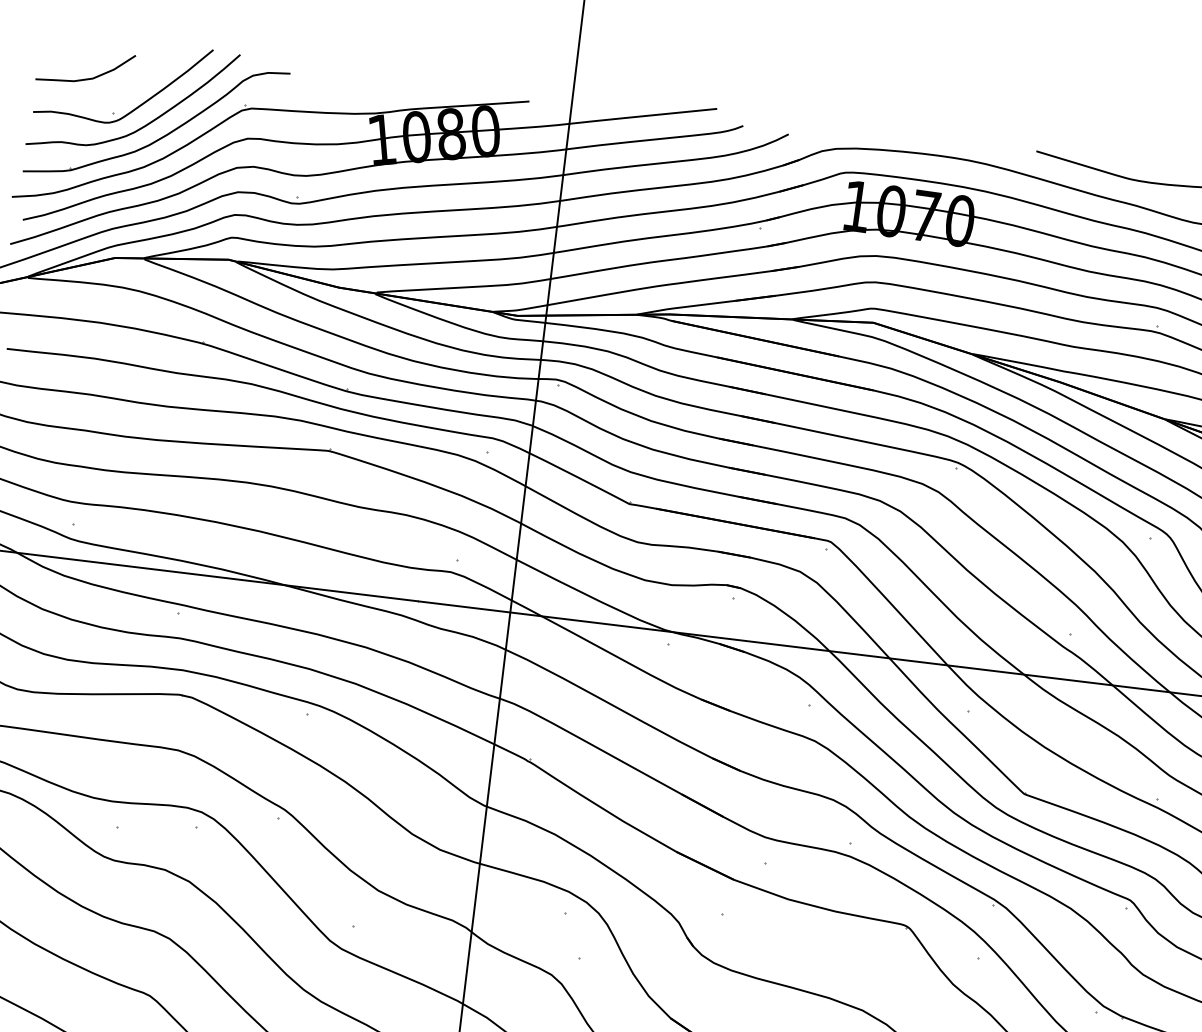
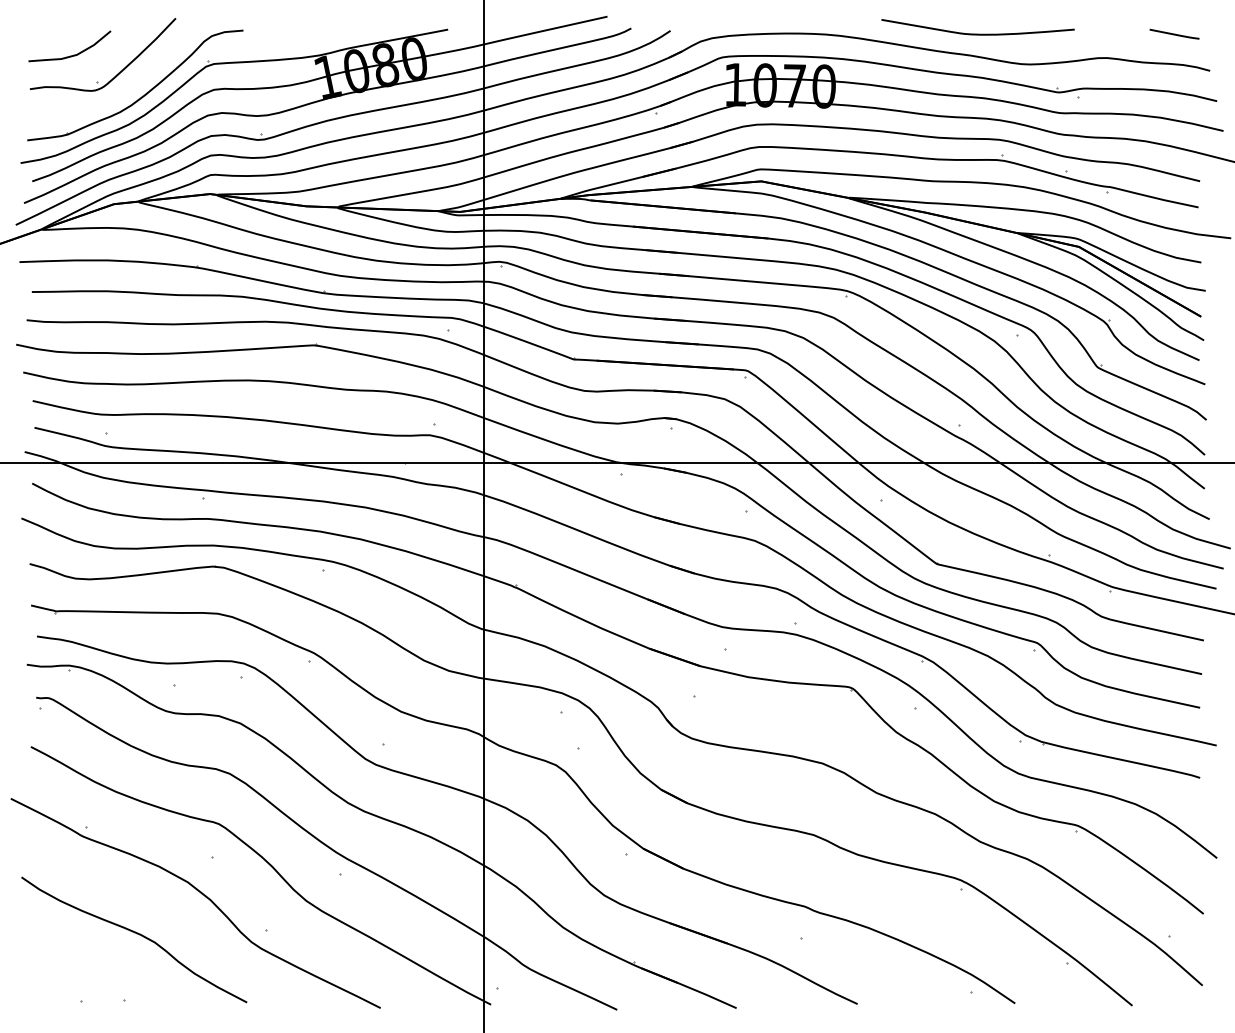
curve: (144, 124) -> (125, 88), removed

